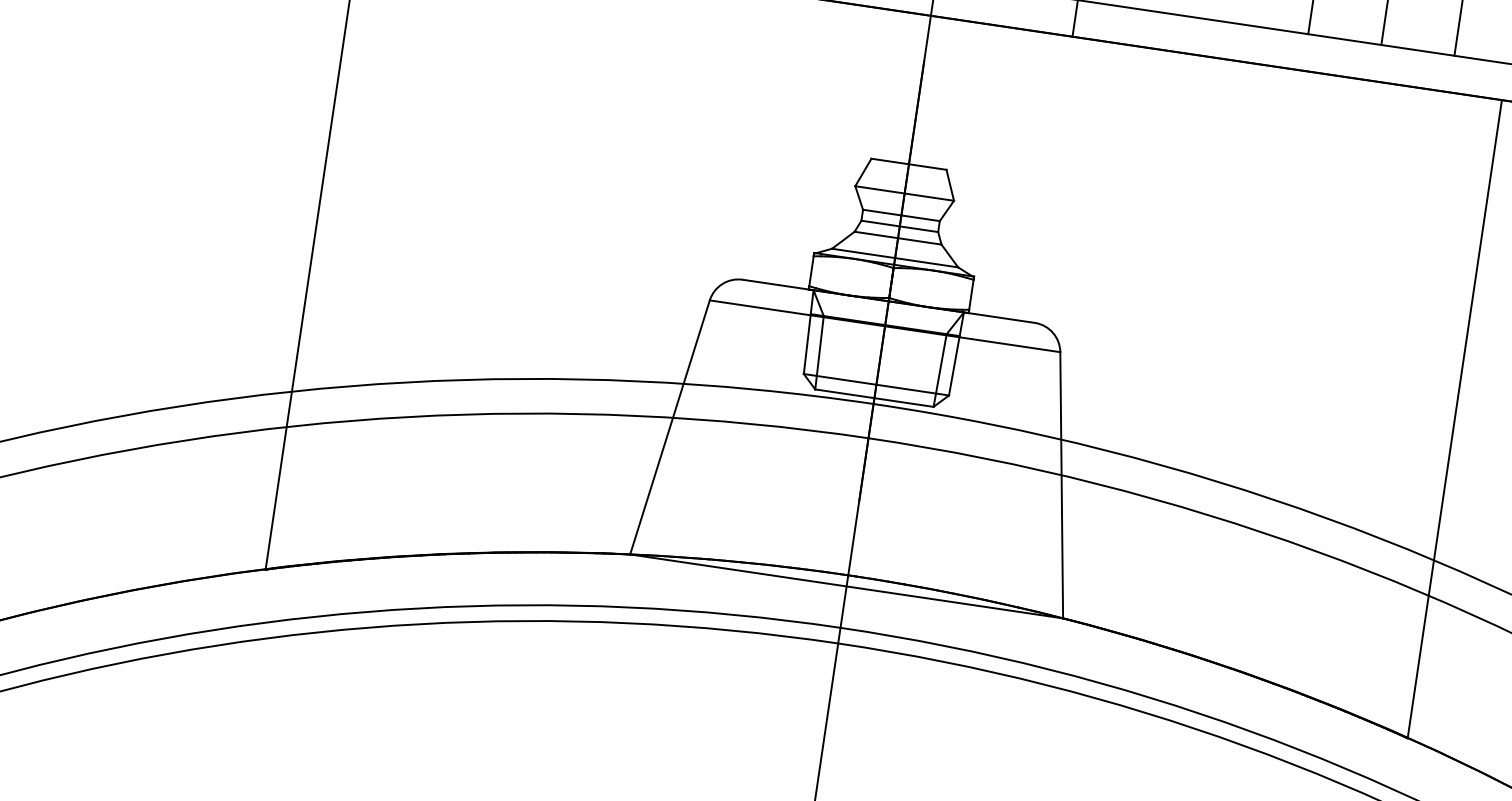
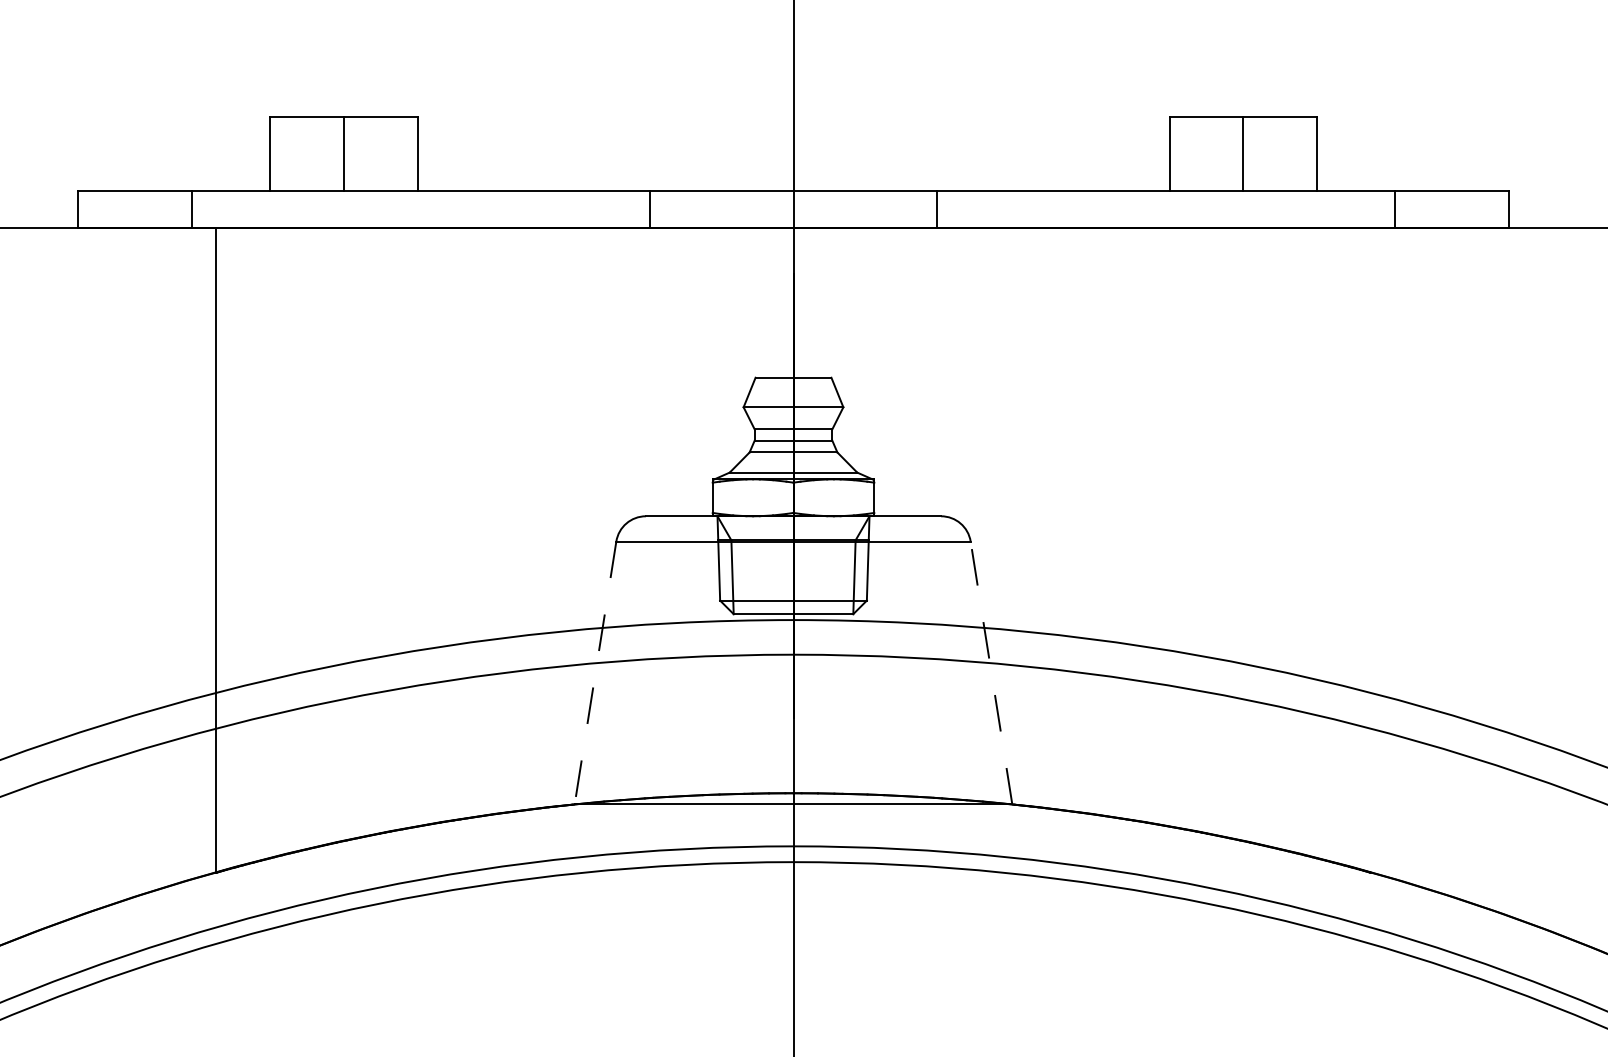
line: (1454, 418) -> (1370, 549), removed
line: (669, 427) -> (595, 673), solid -> dashed
line: (1061, 484) -> (991, 672), solid -> dashed

